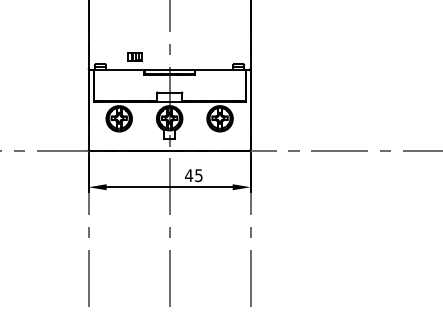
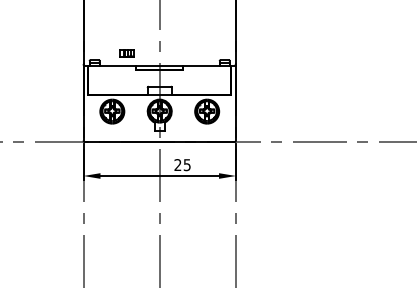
text: (188, 175) -> (177, 164), 45 -> 25

